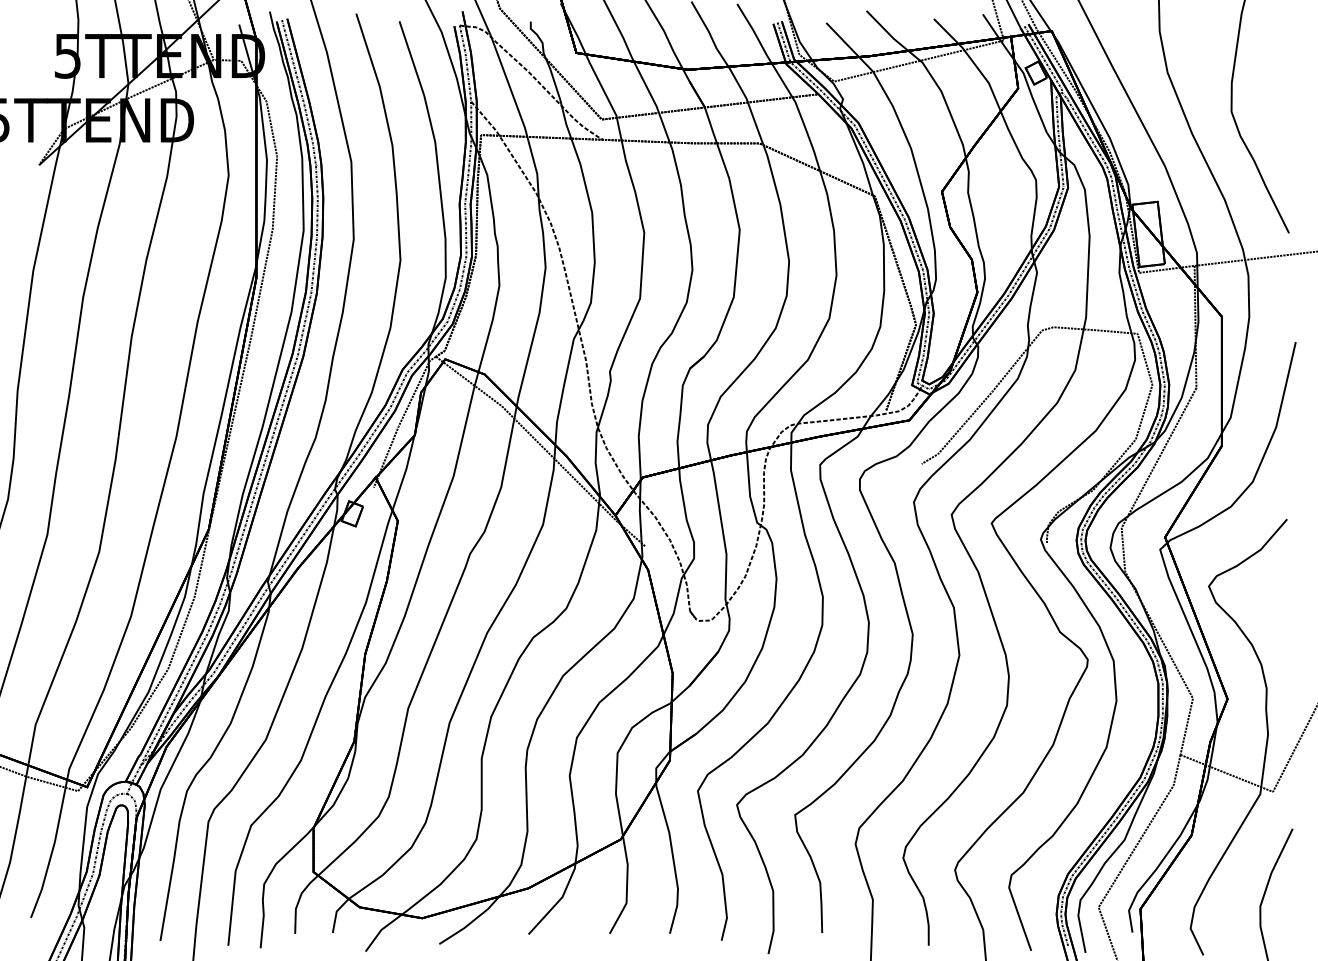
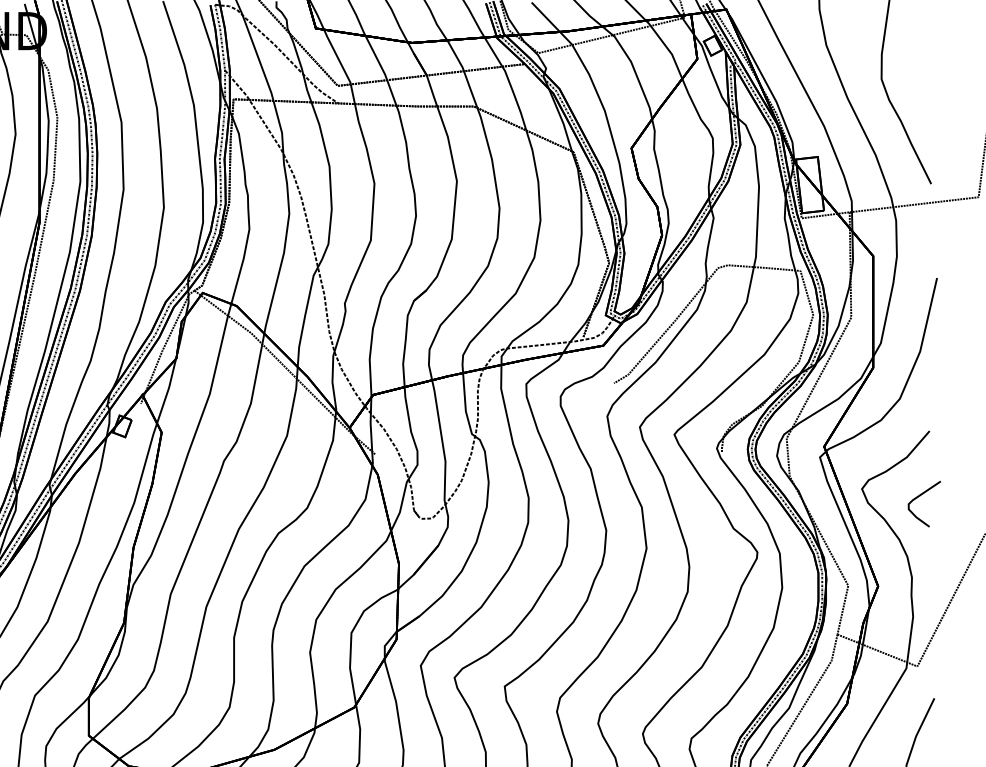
curve: (1275, 595) -> (919, 496), added

